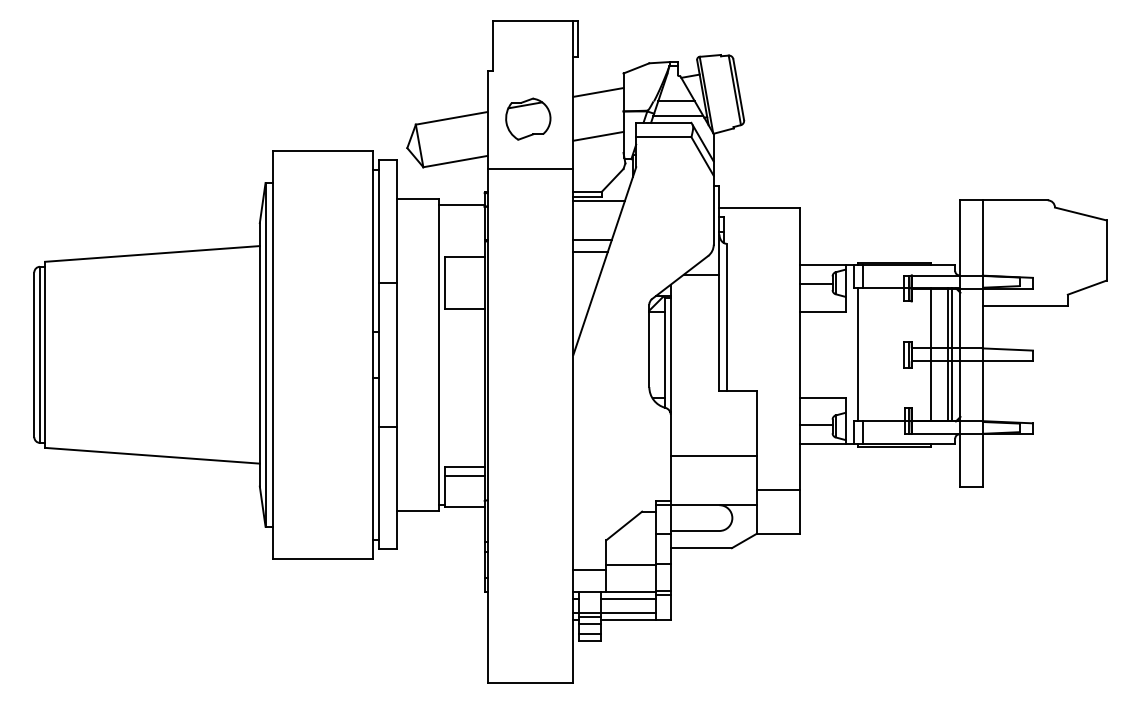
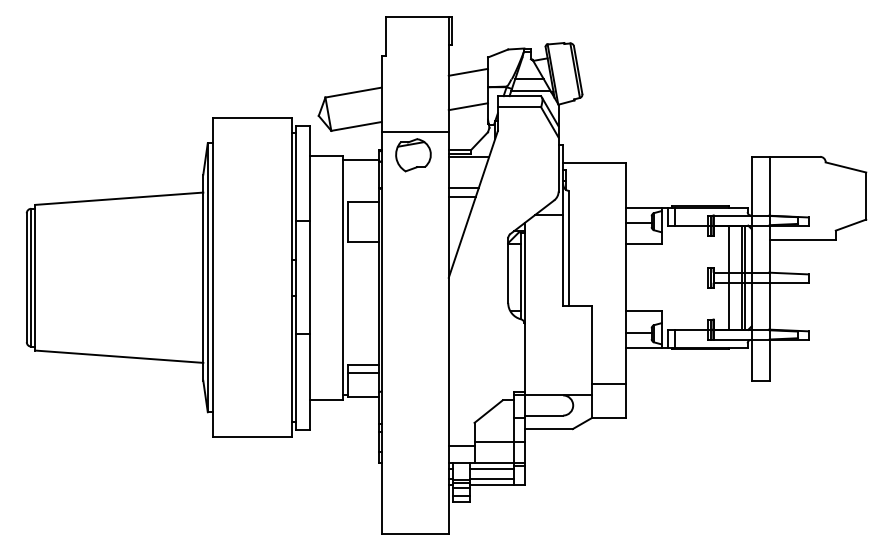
part: (528, 119) -> (413, 155), moved
line: (857, 354) -> (671, 277), removed
line: (713, 455) -> (558, 356), removed

